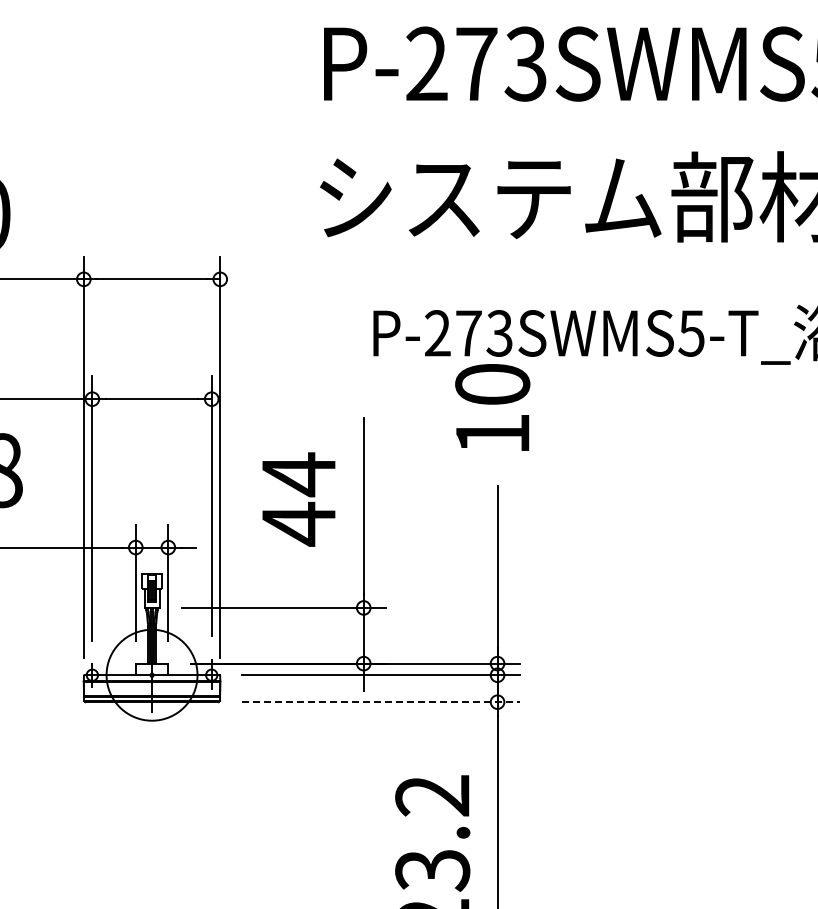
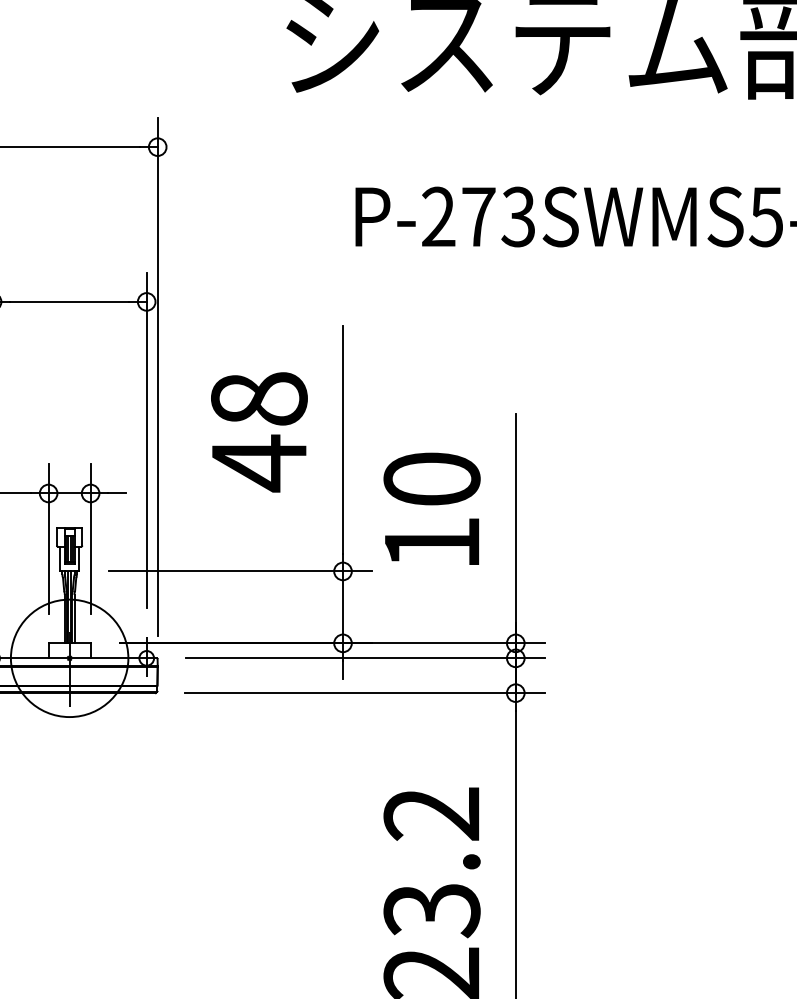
text: (492, 407) -> (431, 508), moved
text: (298, 474) -> (258, 399), 44 -> 48
line: (381, 702) -> (365, 693), dashed -> solid

